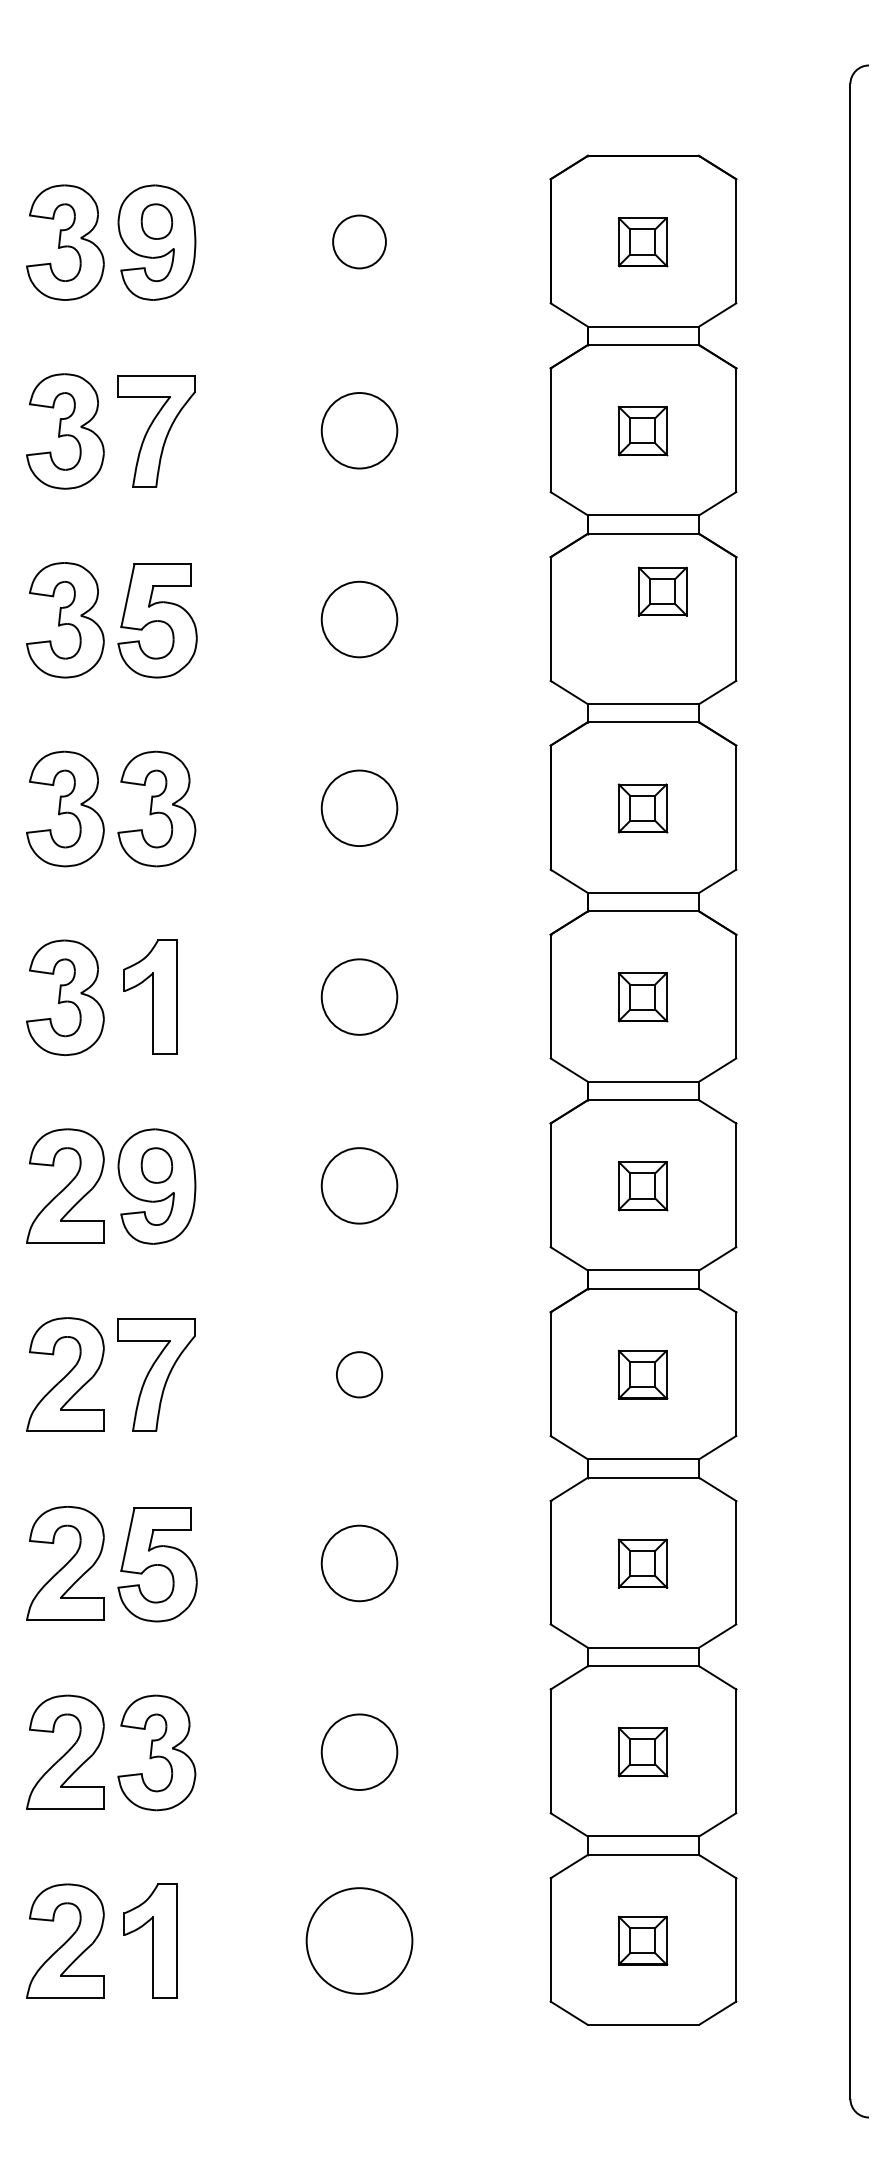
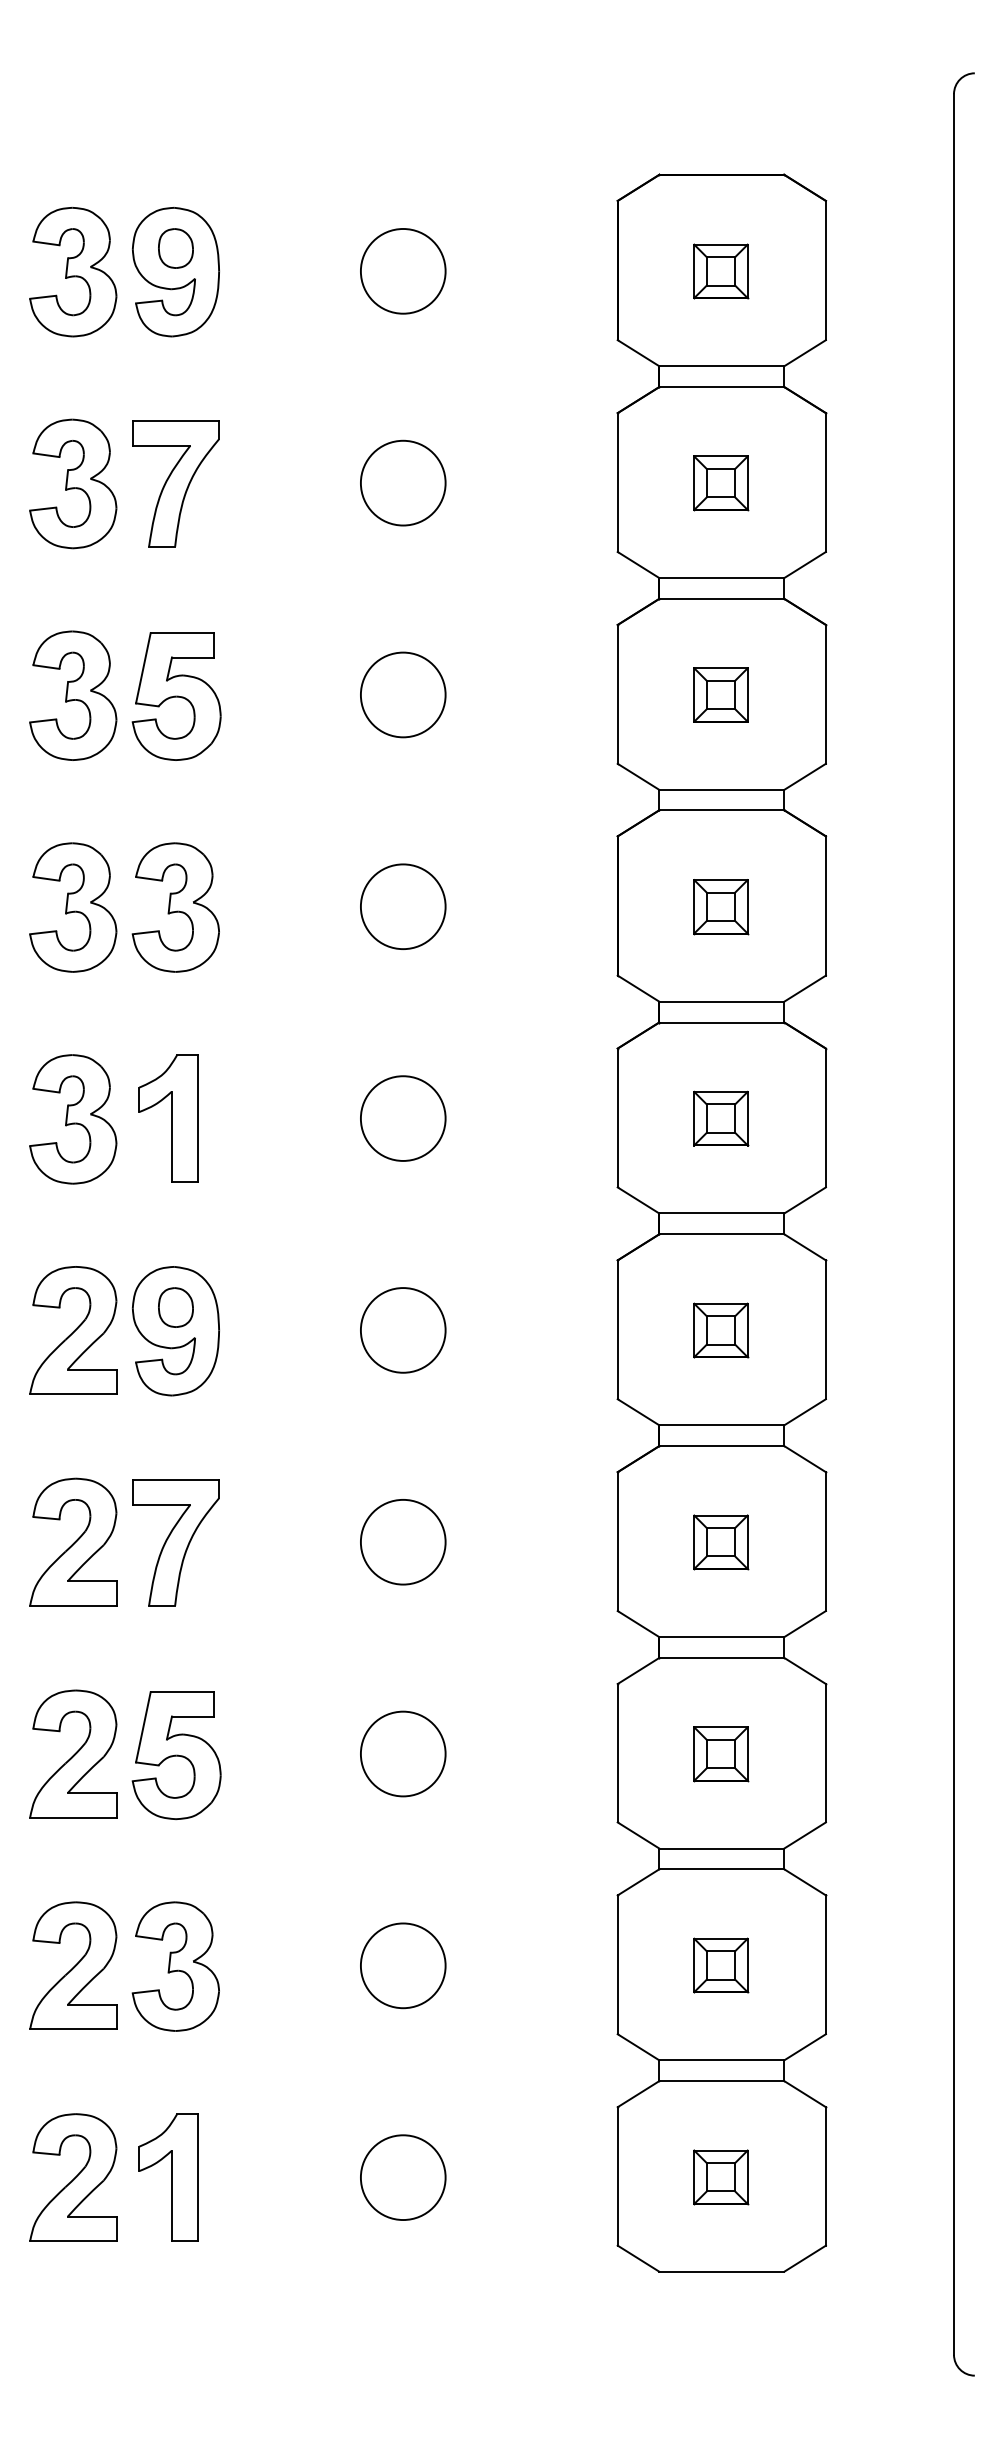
circle: (359, 241) -> (403, 270), size x1.43
part: (662, 591) -> (720, 694), moved
circle: (359, 1374) -> (403, 1542), size x1.67
circle: (359, 1940) -> (403, 2177), size x0.71

